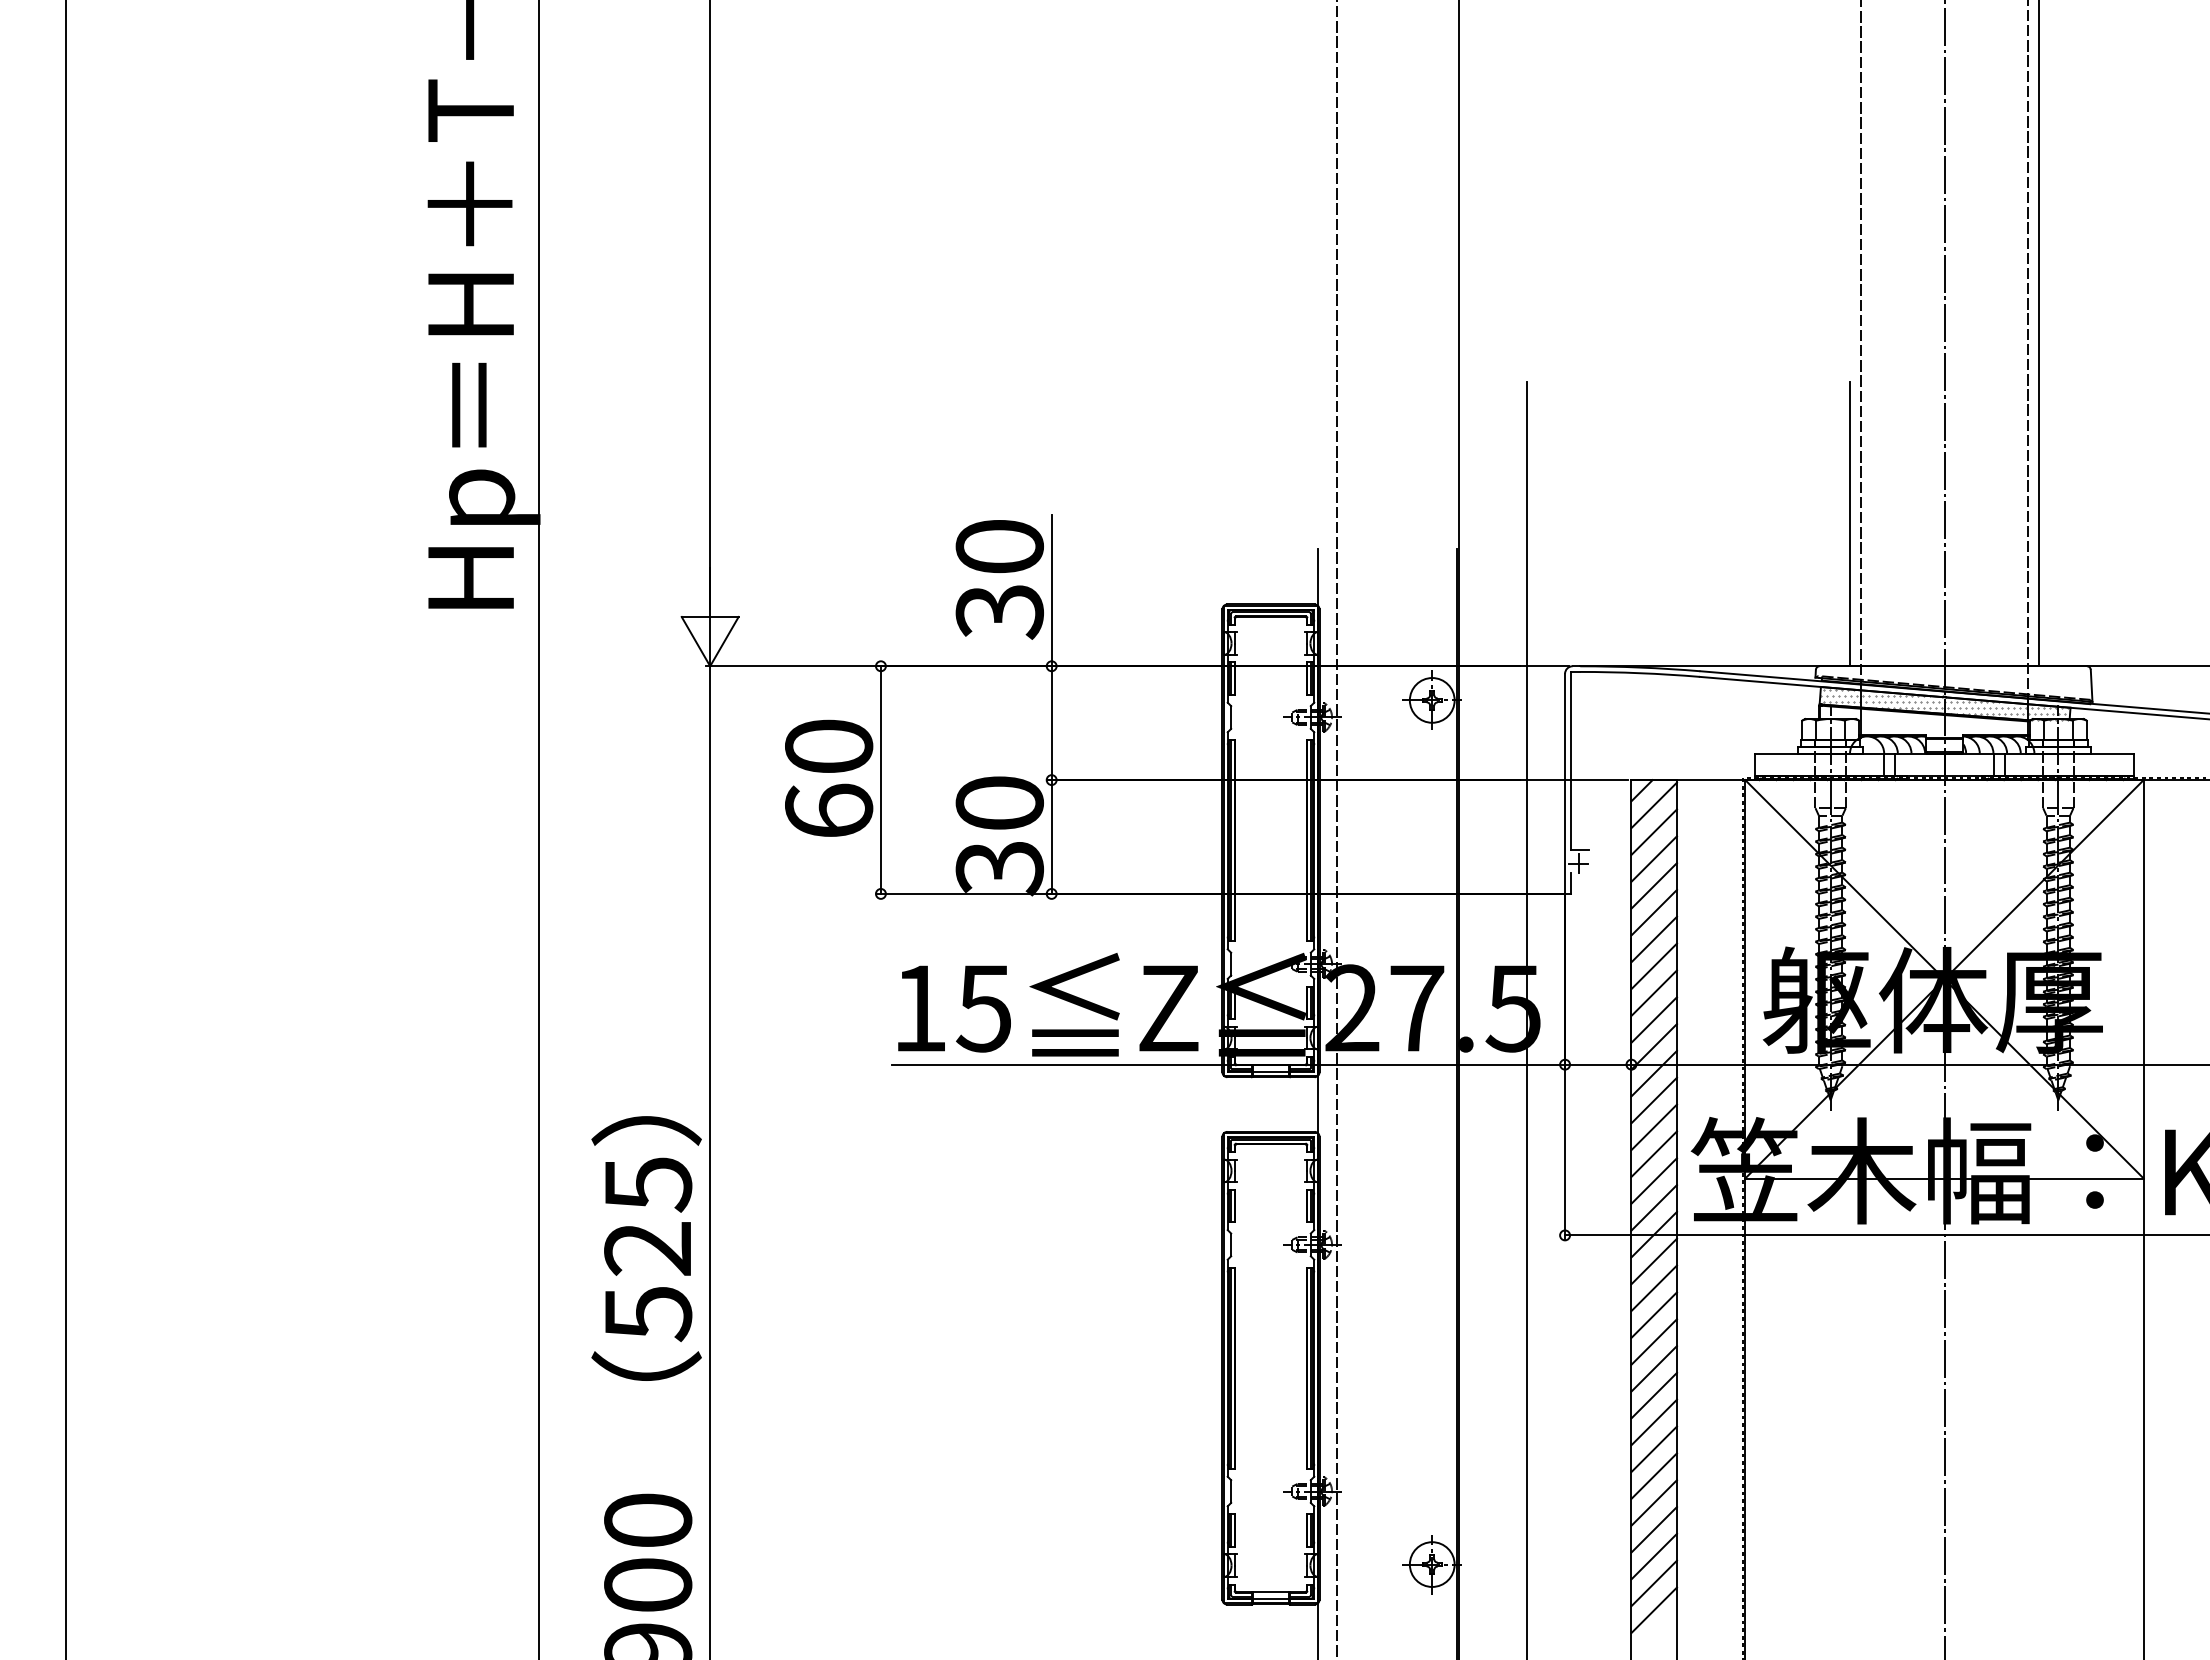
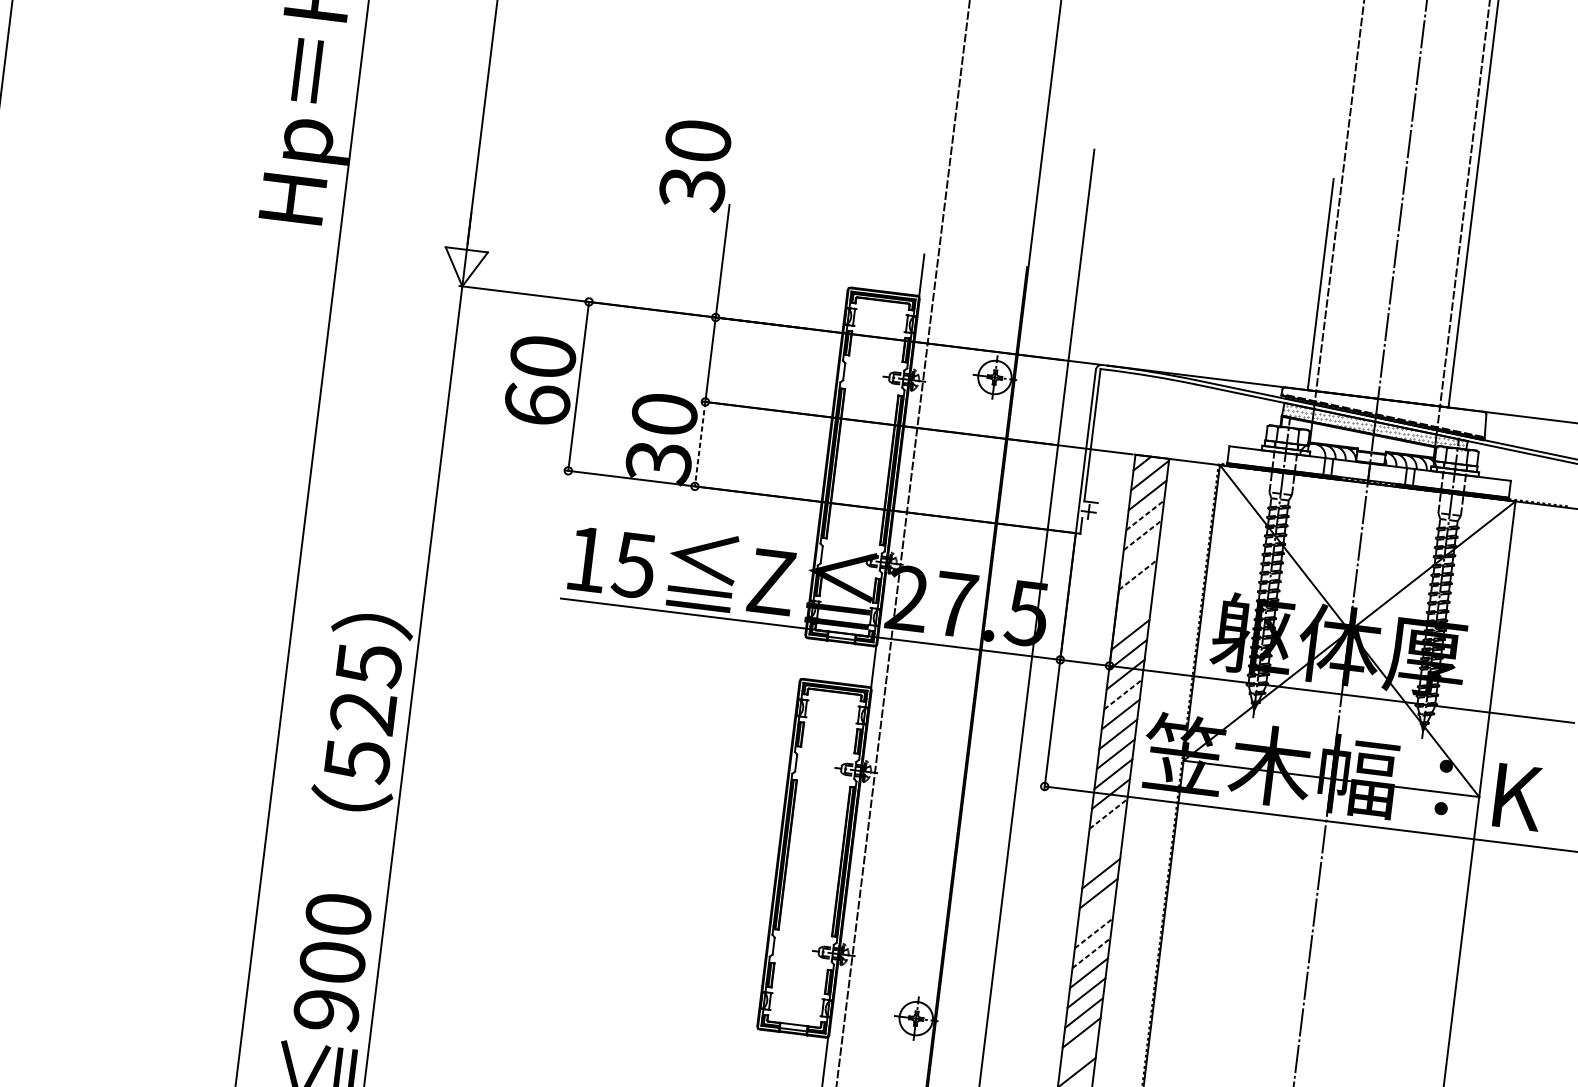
text: (999, 579) -> (695, 165), moved
line: (1051, 837) -> (699, 444), solid -> dashed
line: (1654, 858) -> (1145, 515), solid -> dashed
line: (1654, 885) -> (1142, 535), solid -> dashed
line: (1653, 912) -> (1139, 555), removed
line: (1654, 939) -> (1138, 575), solid -> dashed
line: (1653, 966) -> (1134, 595), removed
line: (1653, 992) -> (1132, 614), removed
line: (1654, 1100) -> (1123, 694), solid -> dashed
line: (1654, 1261) -> (1108, 814), solid -> dashed
line: (1653, 1288) -> (1105, 833), removed
line: (1653, 1314) -> (1103, 853), removed
line: (1653, 1395) -> (1095, 913), removed
line: (1654, 1422) -> (1094, 933), solid -> dashed
line: (1654, 1448) -> (1091, 952), solid -> dashed
line: (1653, 1583) -> (1078, 1052), removed

